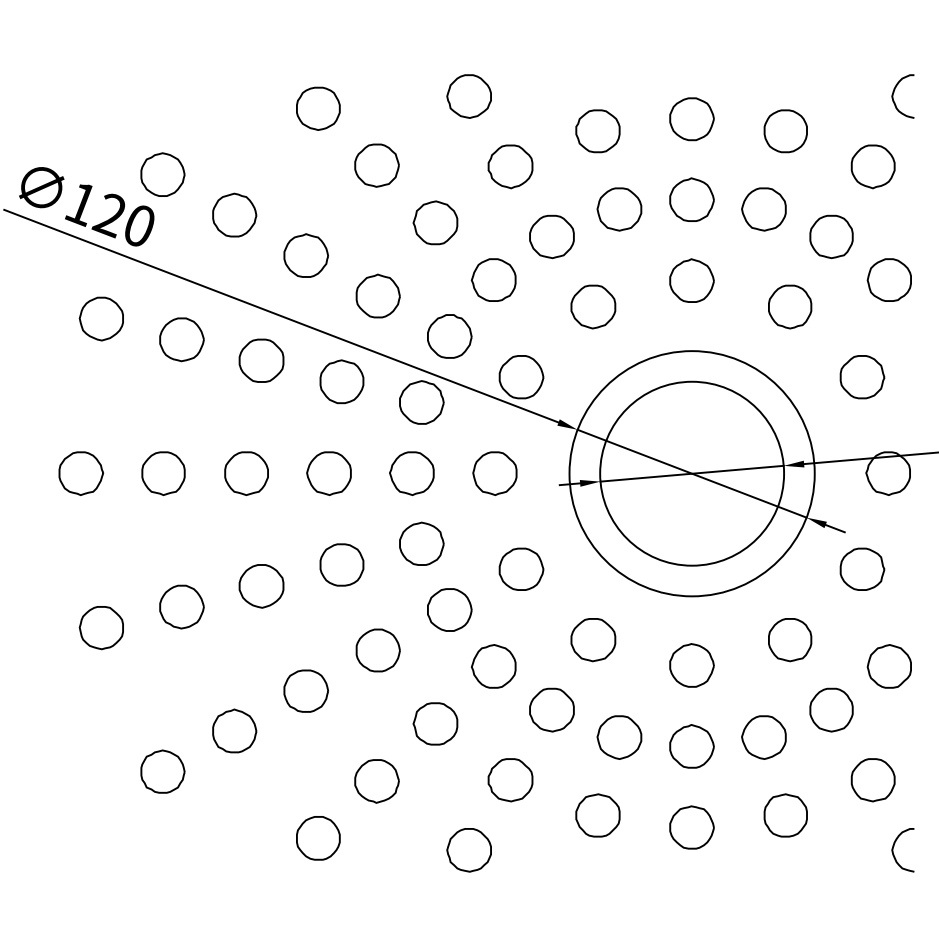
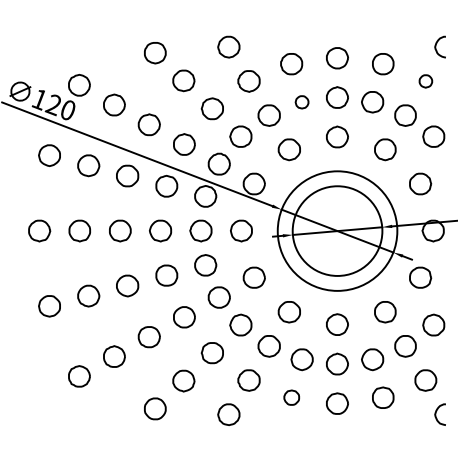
part: (872, 166) -> (425, 81), size x0.6
part: (618, 209) -> (301, 102), size x0.6
part: (597, 814) -> (291, 397), size x0.7

